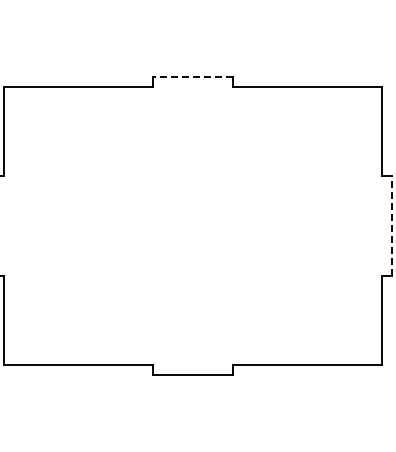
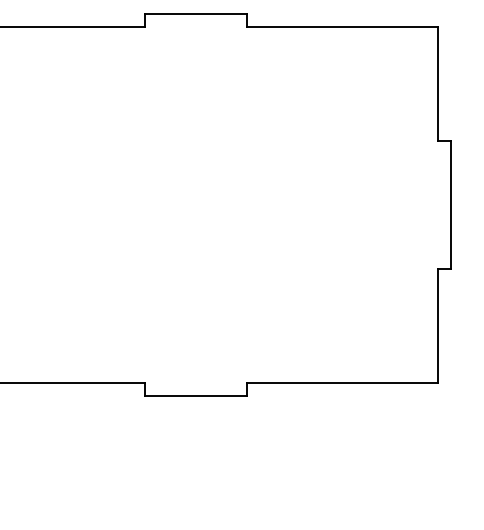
line: (193, 76) -> (196, 13), dashed -> solid
line: (391, 225) -> (450, 204), dashed -> solid

